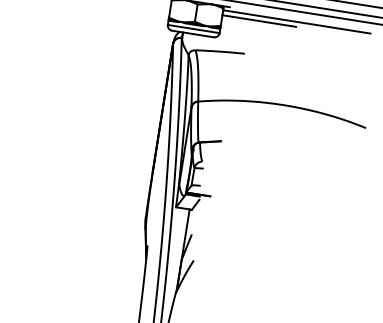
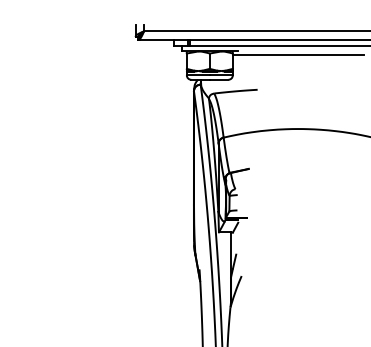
line: (259, 21) -> (265, 59), removed

